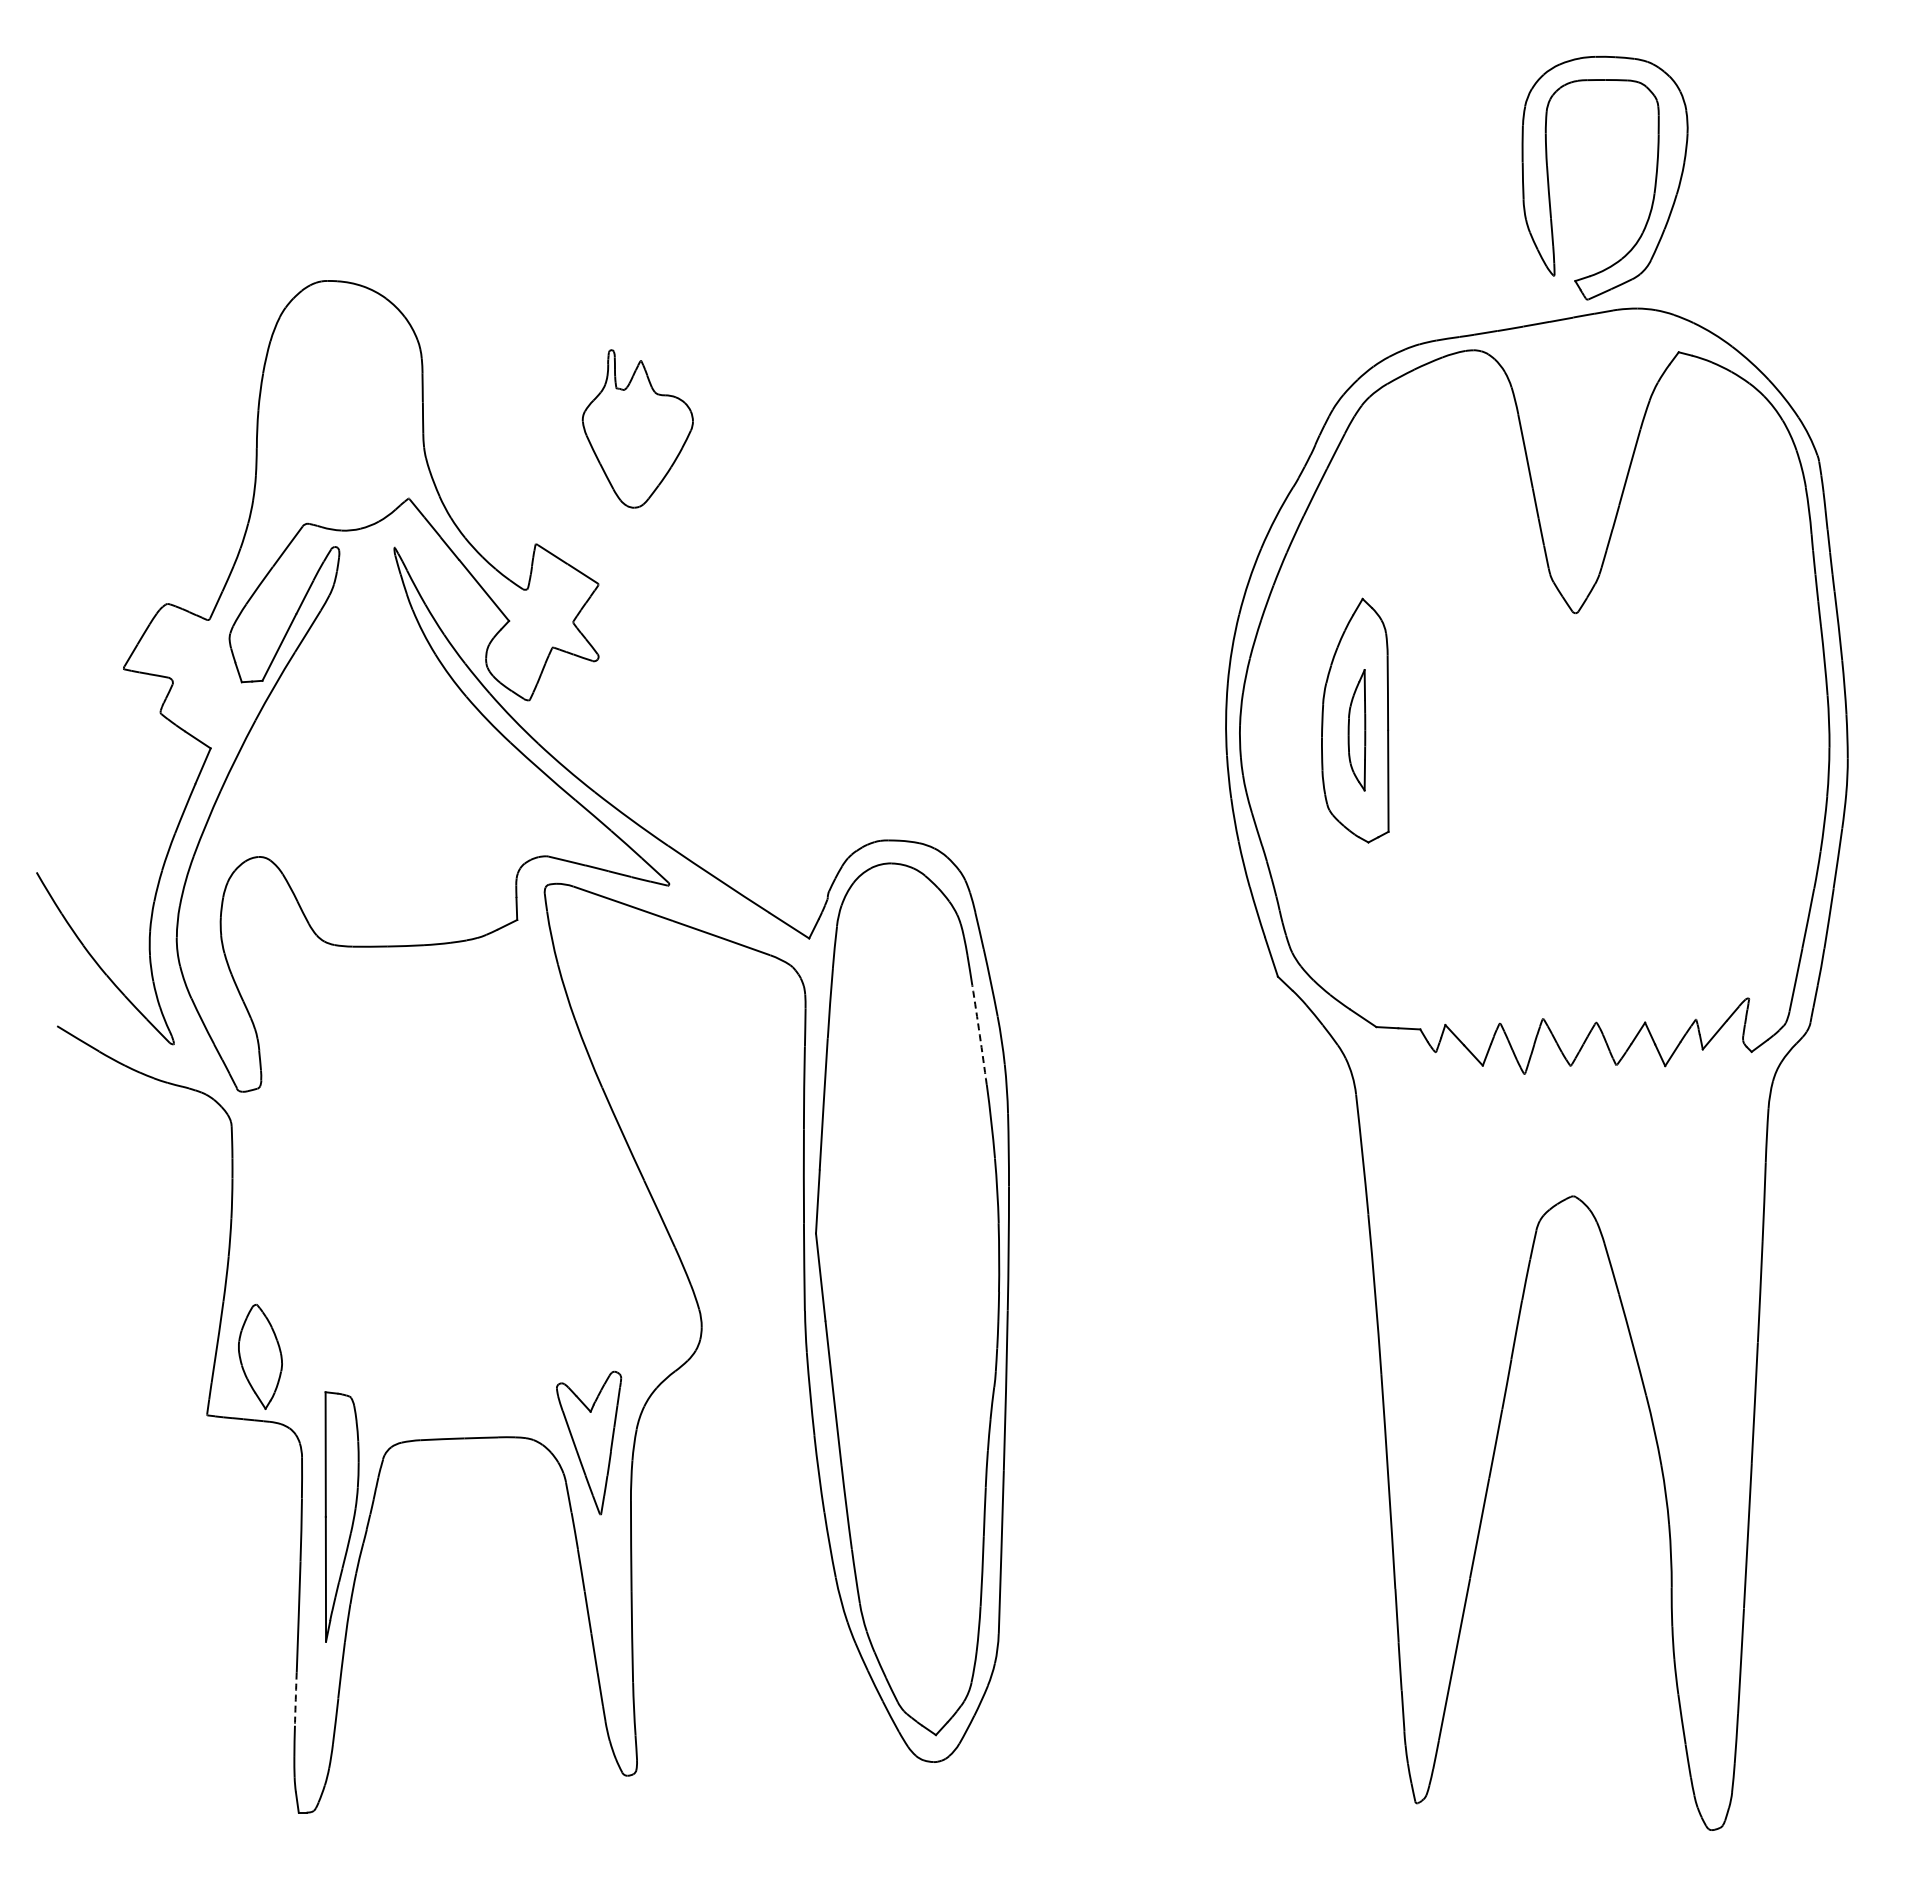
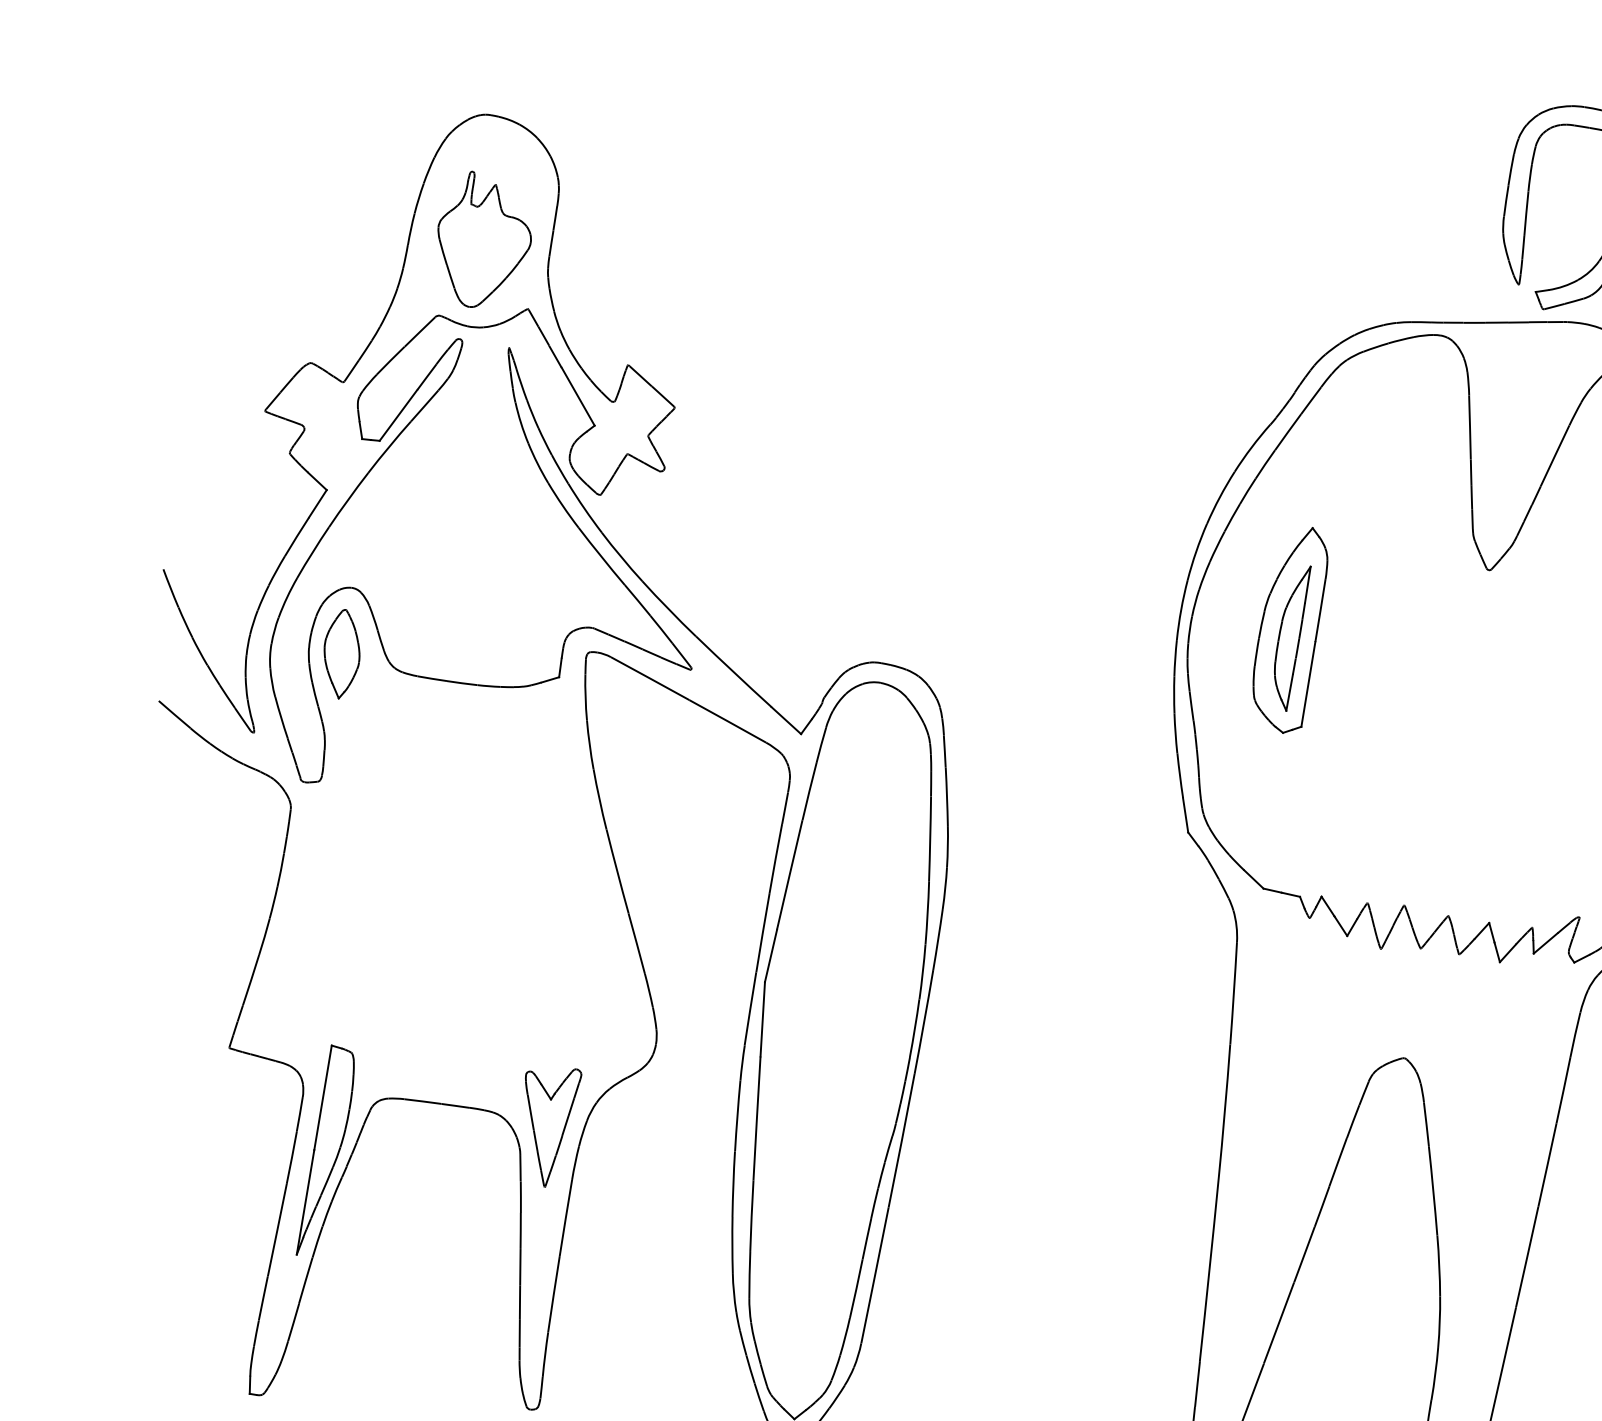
part: (637, 428) -> (483, 240), moved
part: (1356, 730) -> (1288, 637), size x1.43
arc: (979, 1035) -> (929, 839), dashed -> solid
part: (260, 1356) -> (341, 653), moved
arc: (295, 1699) -> (263, 1298), dashed -> solid

